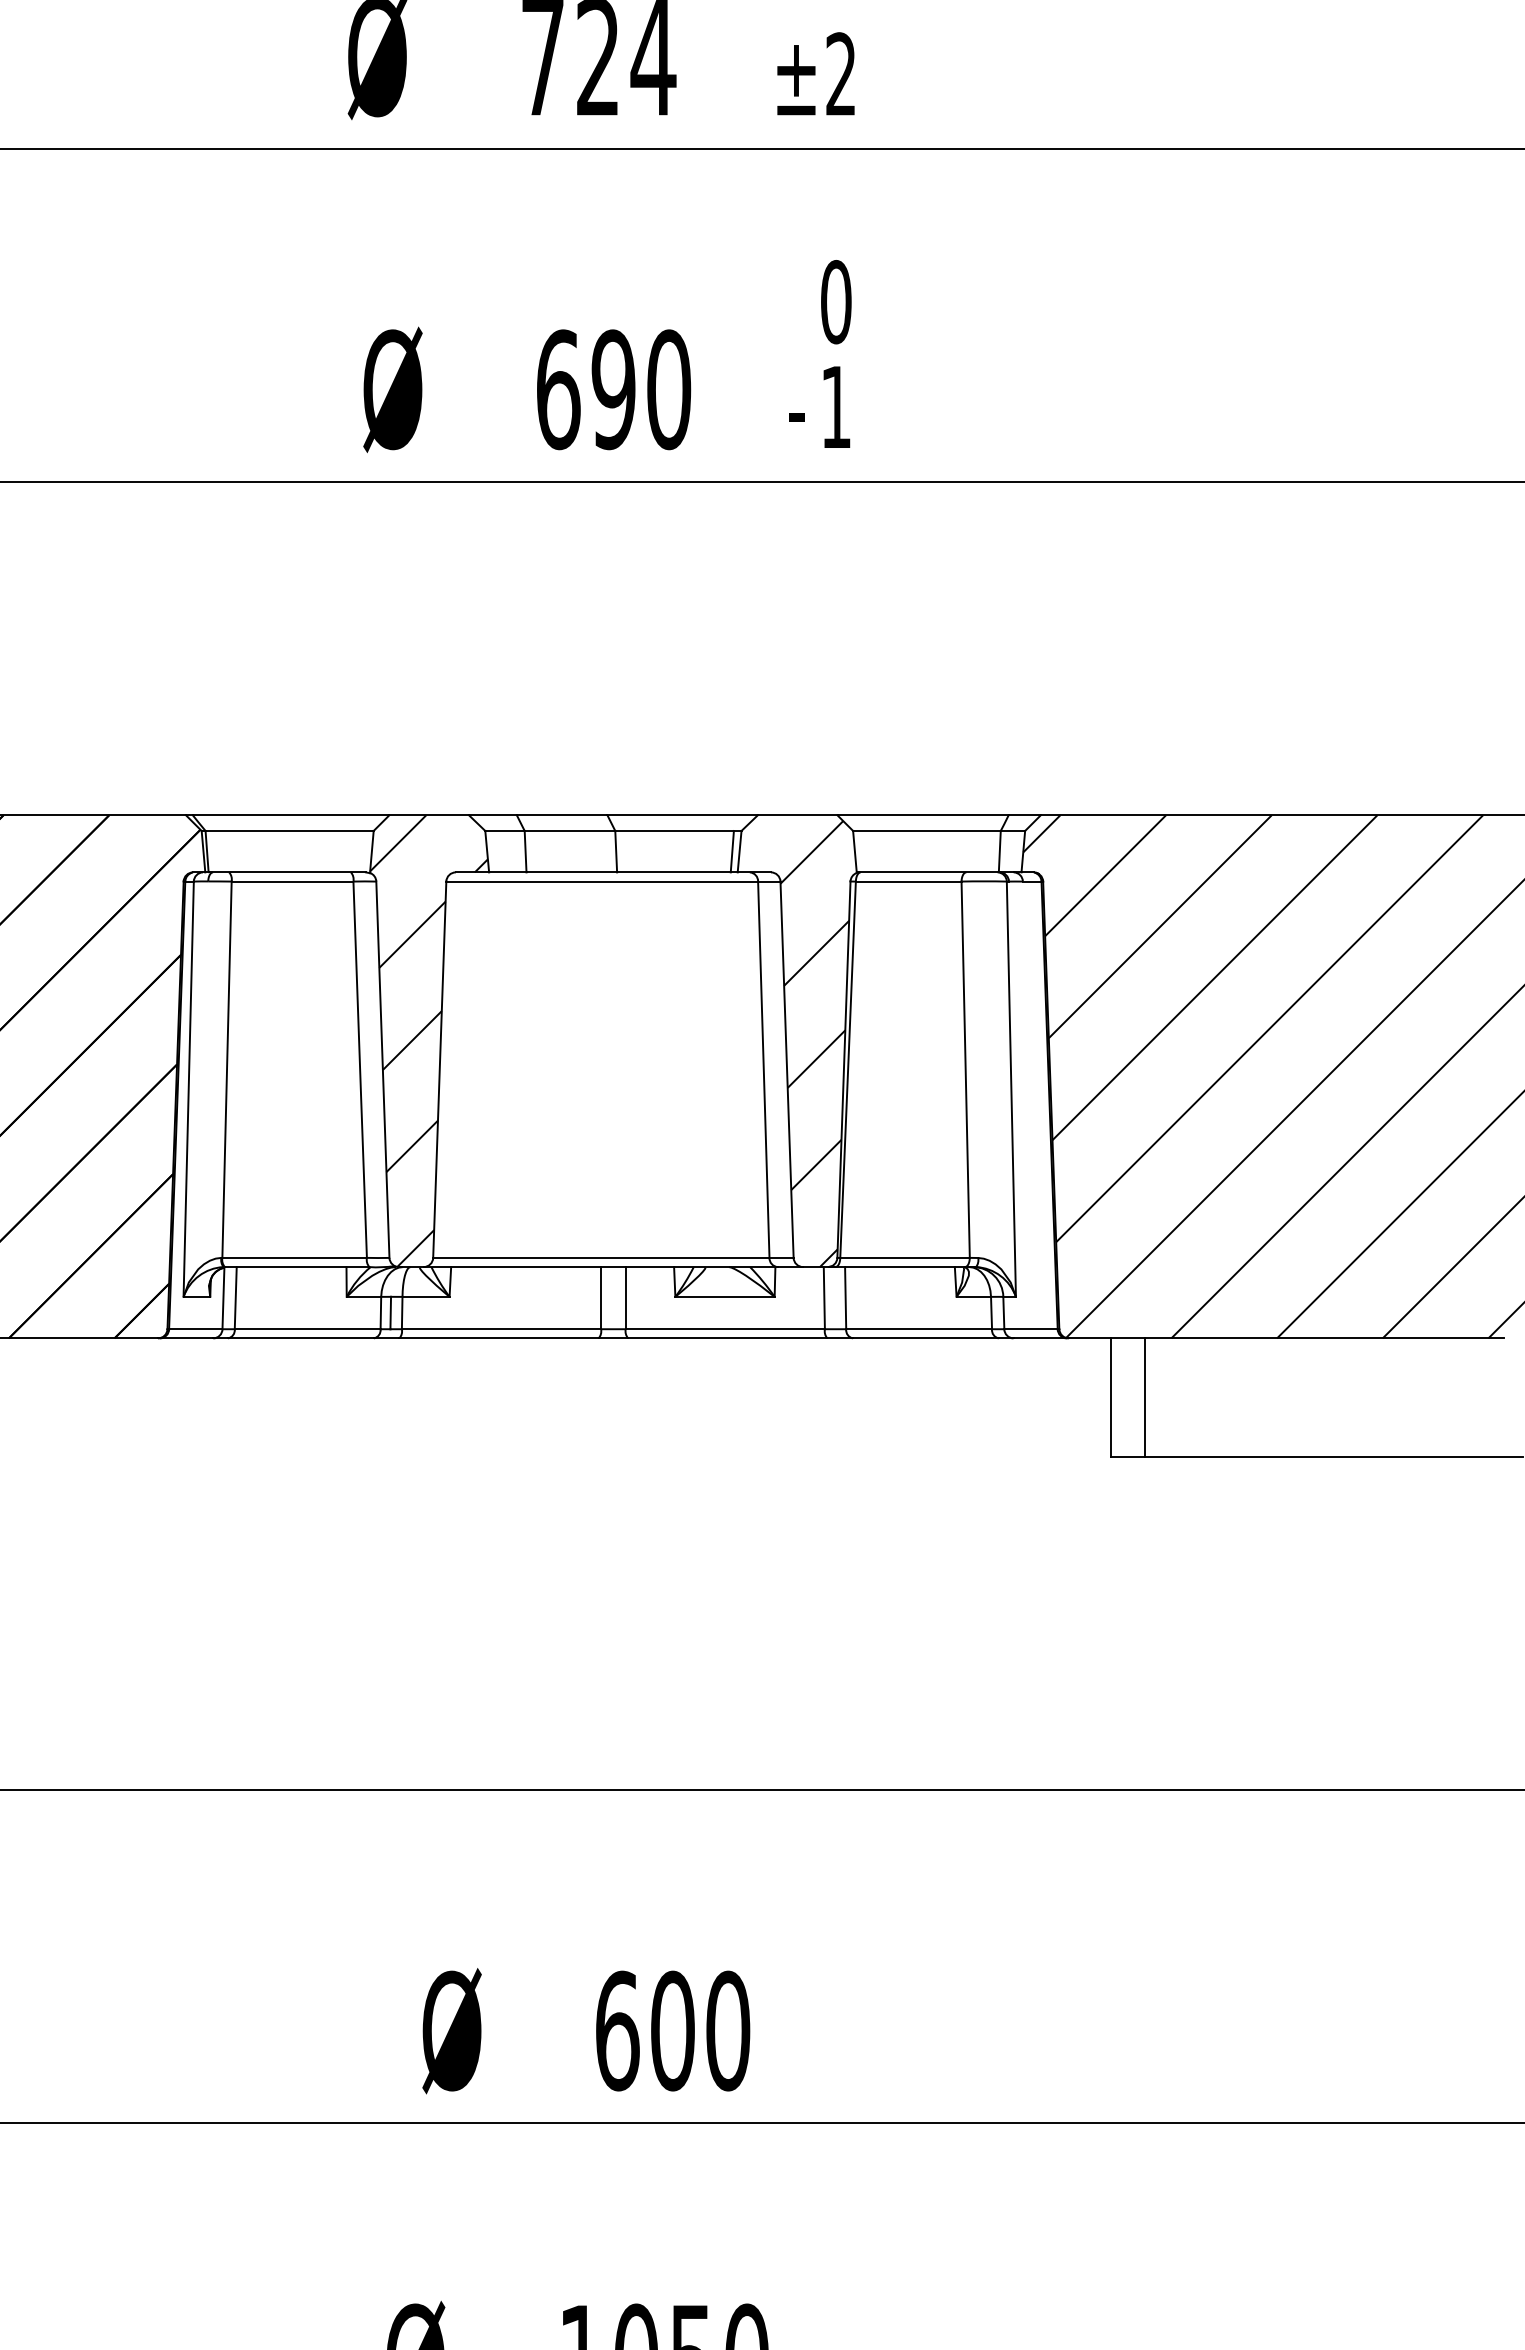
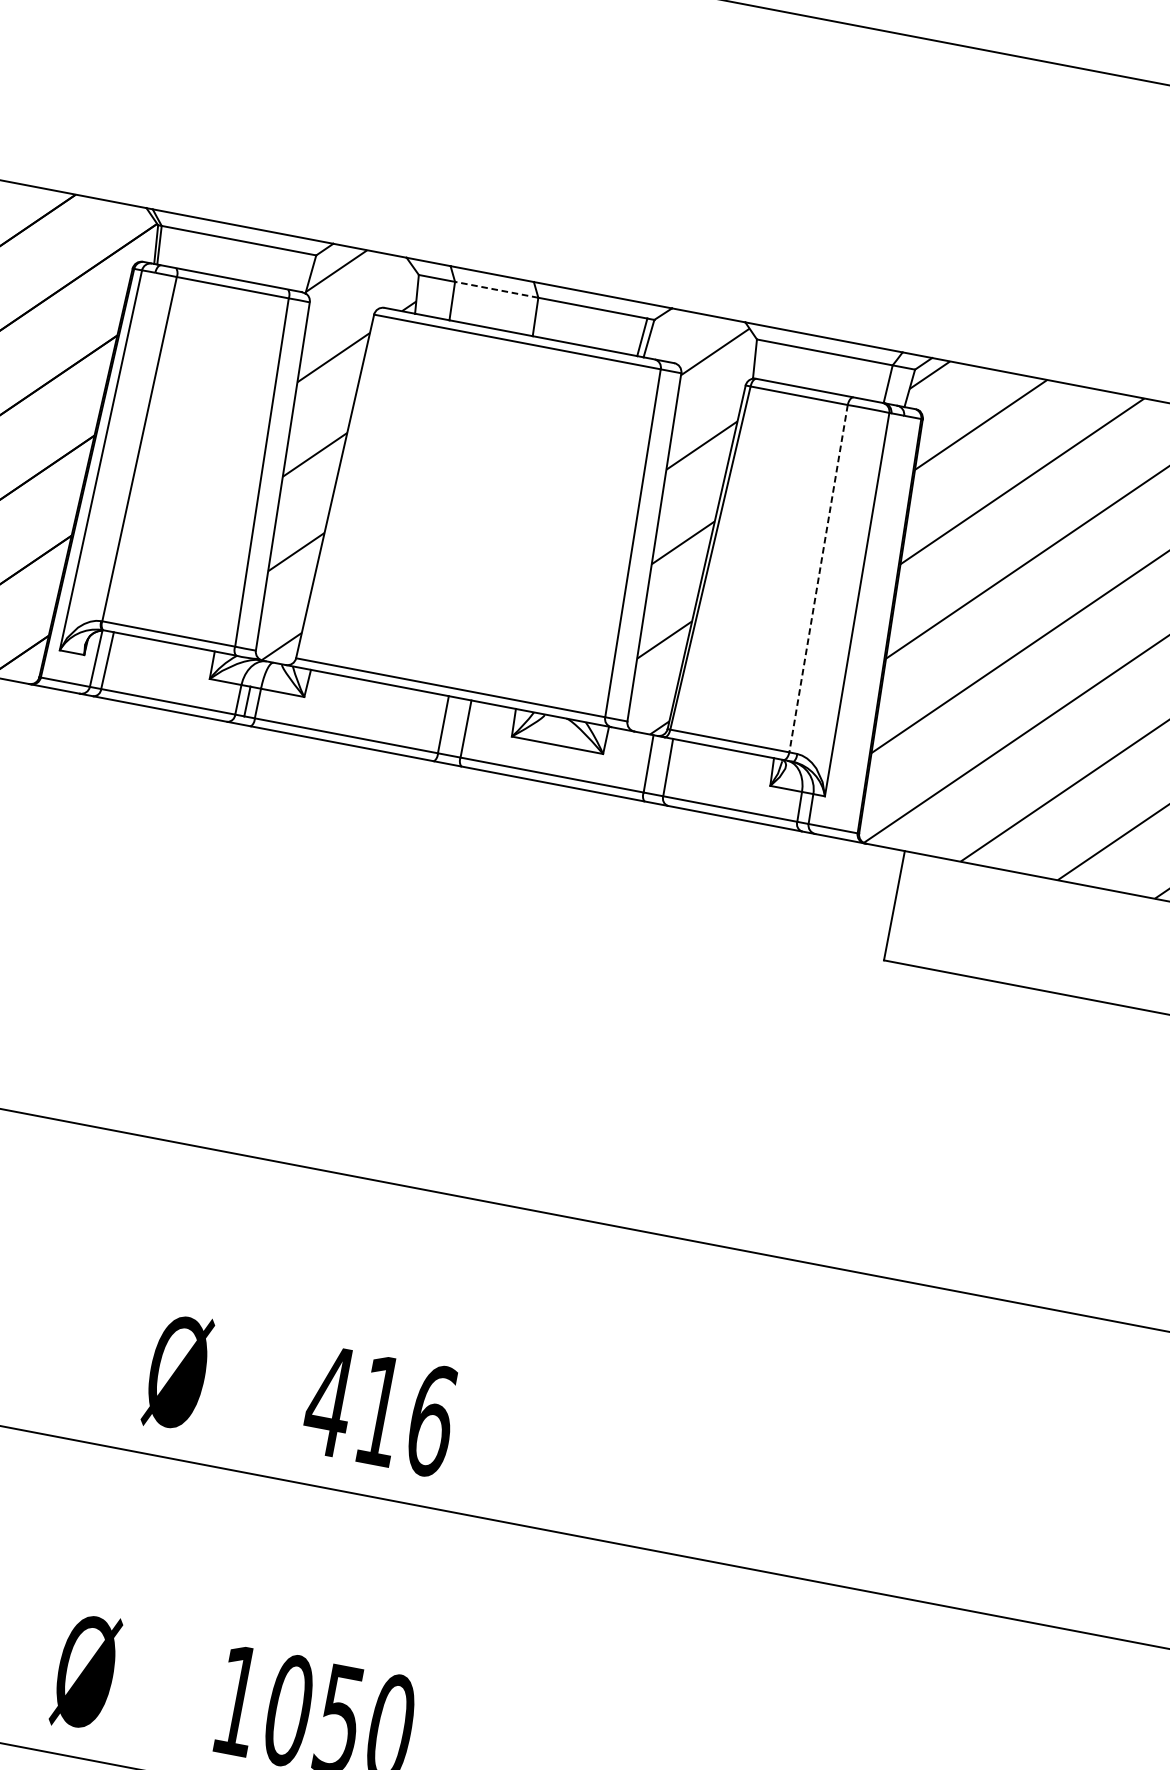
line: (569, 830) -> (496, 289), solid -> dashed
line: (965, 1070) -> (818, 579), solid -> dashed
line: (1144, 1397) -> (925, 911), removed
text: (672, 2030) -> (380, 1410), 600 -> 416

